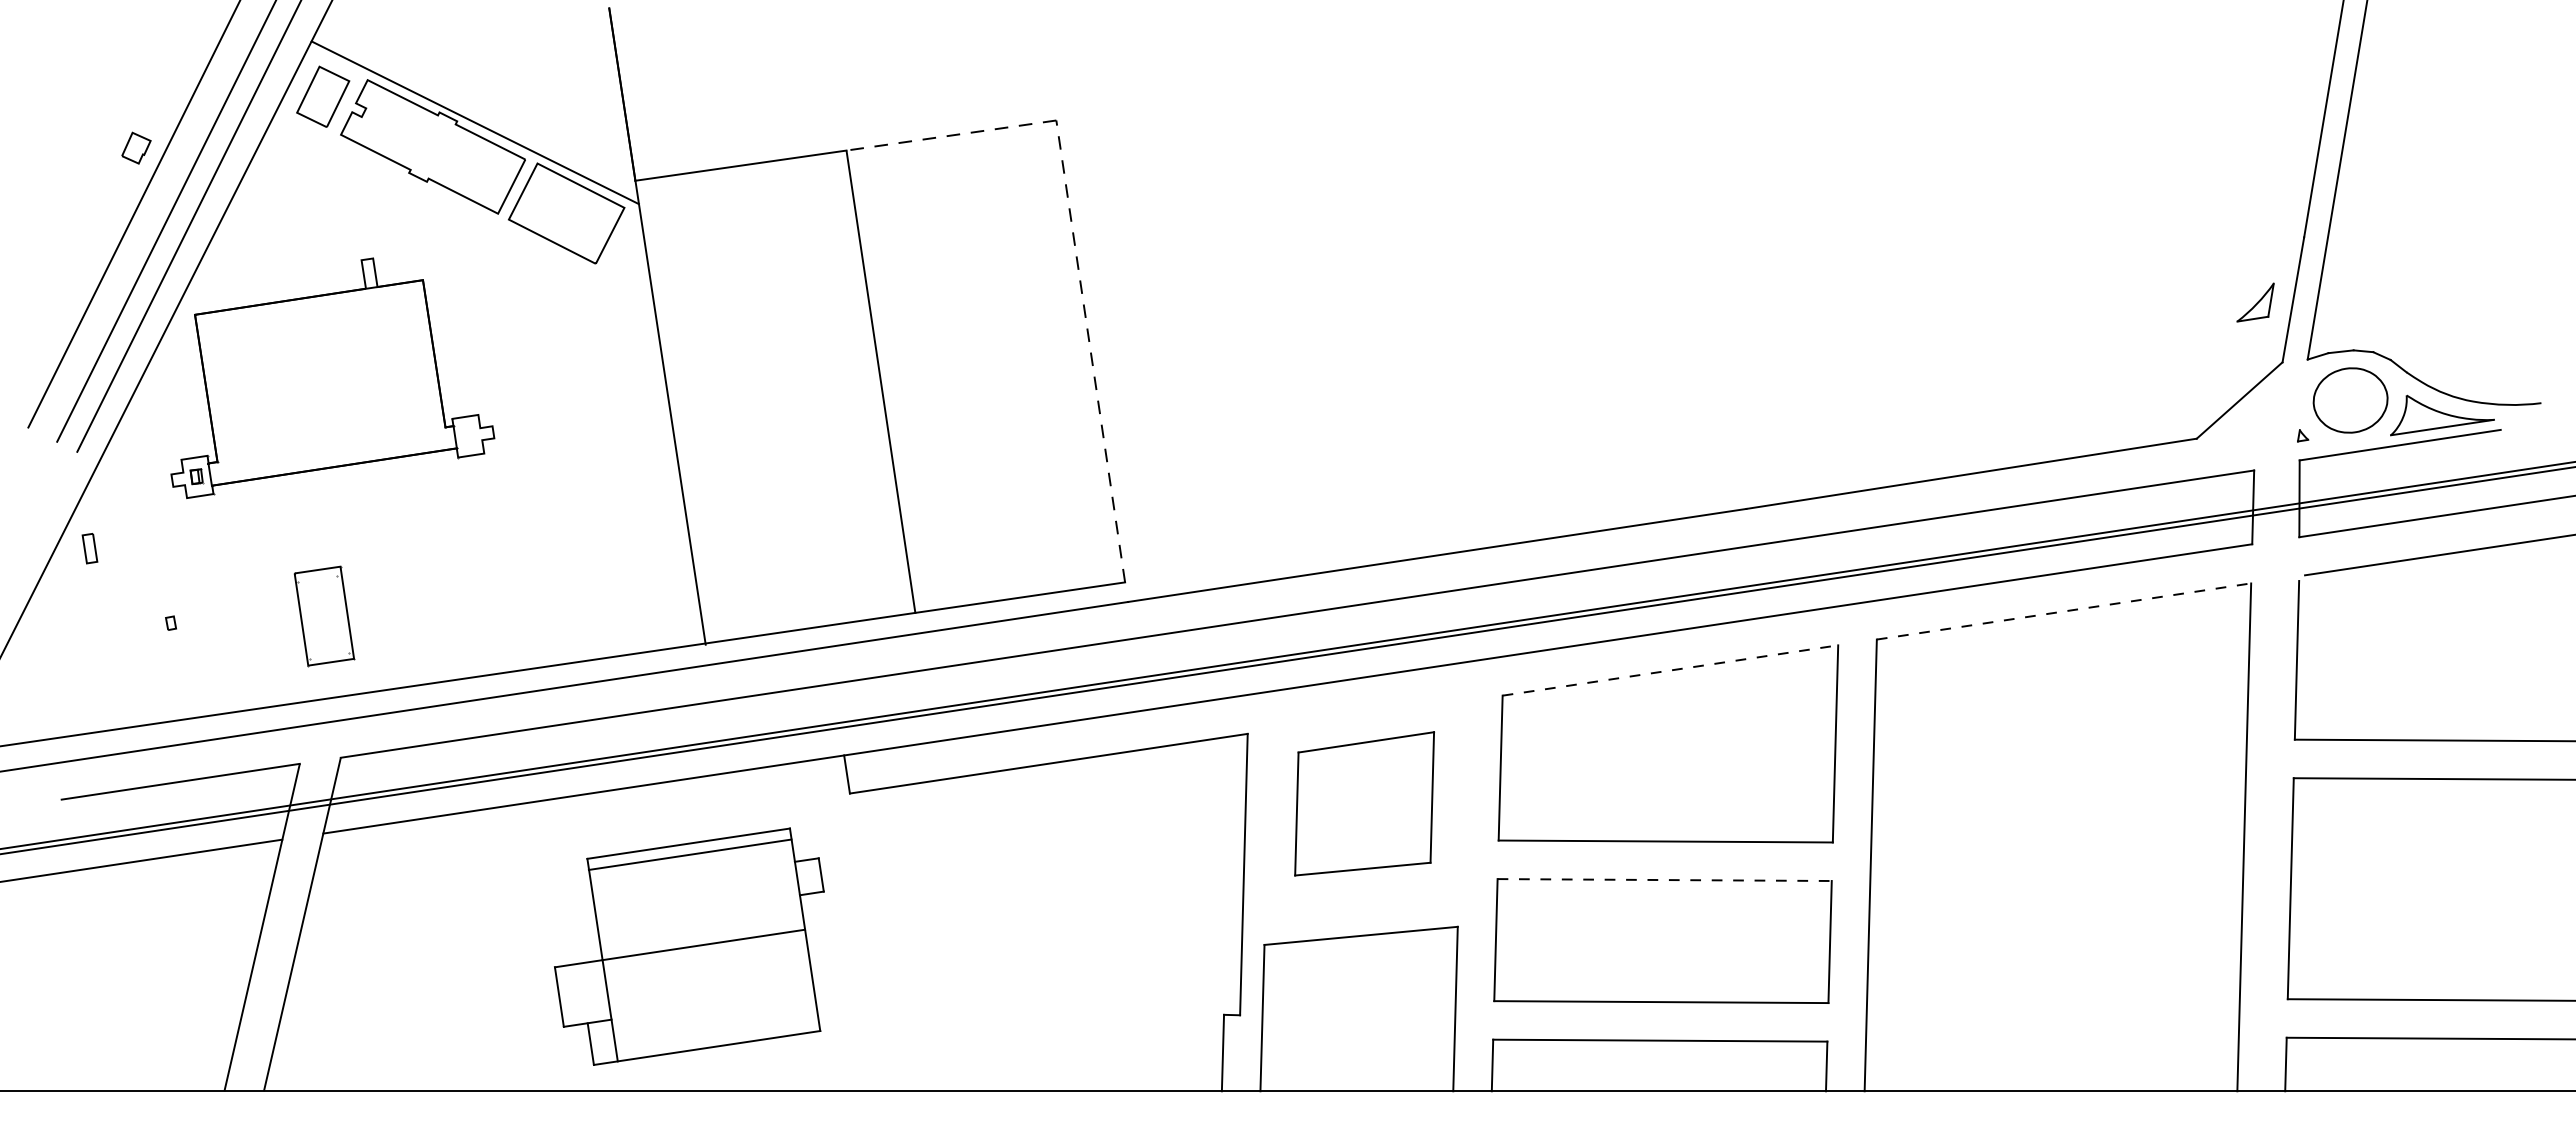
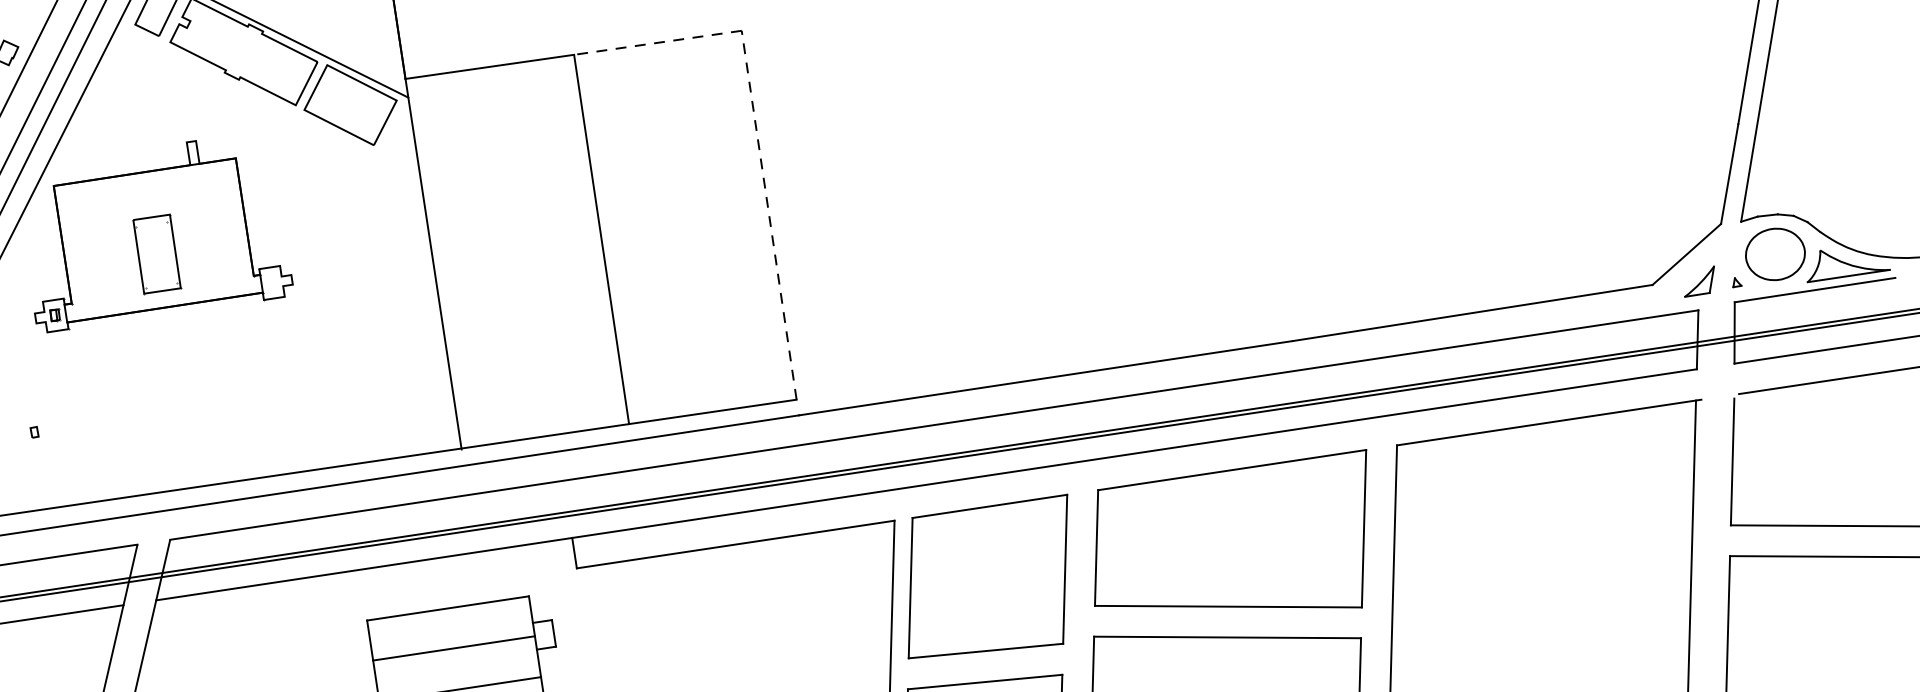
part: (2255, 302) -> (1699, 281), moved
line: (2067, 610) -> (1549, 422), dashed -> solid
part: (324, 616) -> (157, 254), moved
line: (1670, 670) -> (1232, 470), dashed -> solid
part: (1364, 803) -> (987, 576), size x1.43
line: (689, 854) -> (453, 648), moved
line: (1665, 880) -> (1228, 637), dashed -> solid

